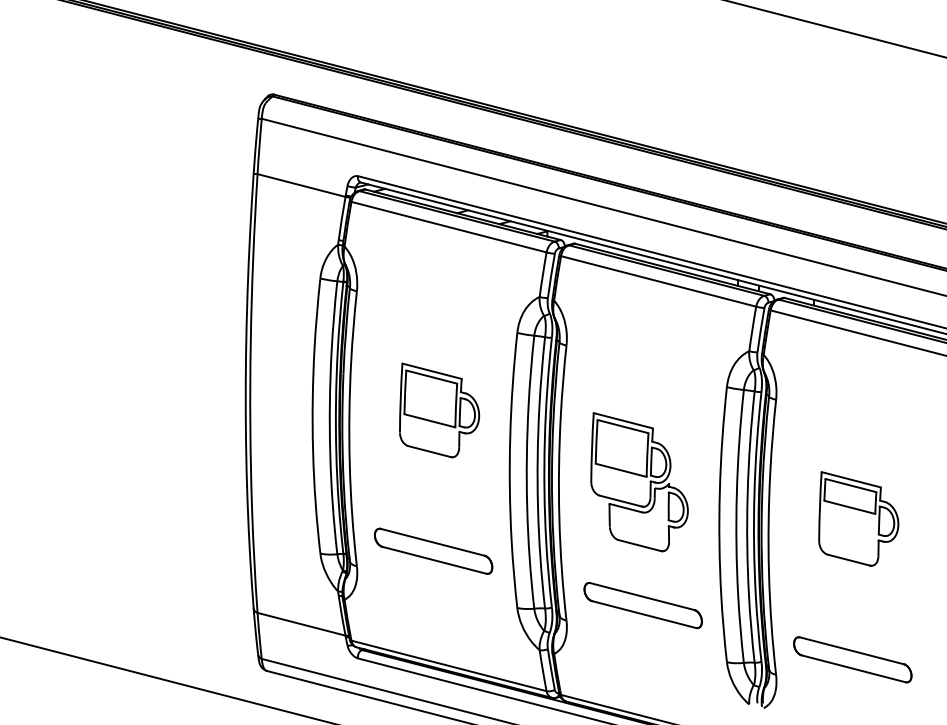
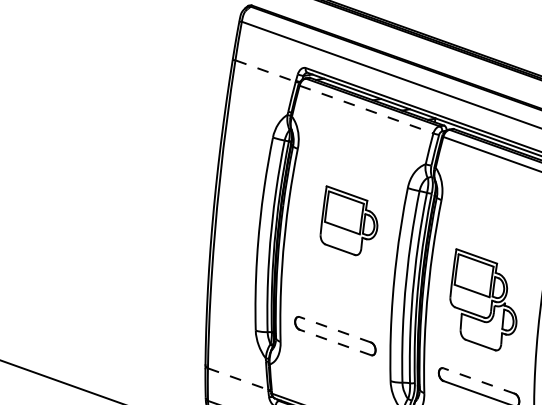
line: (302, 185) -> (266, 71), solid -> dashed
line: (449, 227) -> (366, 109), solid -> dashed
part: (439, 410) -> (349, 221), moved
line: (432, 542) -> (335, 329), solid -> dashed
line: (434, 560) -> (335, 342), solid -> dashed
line: (642, 596) -> (479, 380), solid -> dashed
line: (302, 624) -> (238, 379), solid -> dashed

